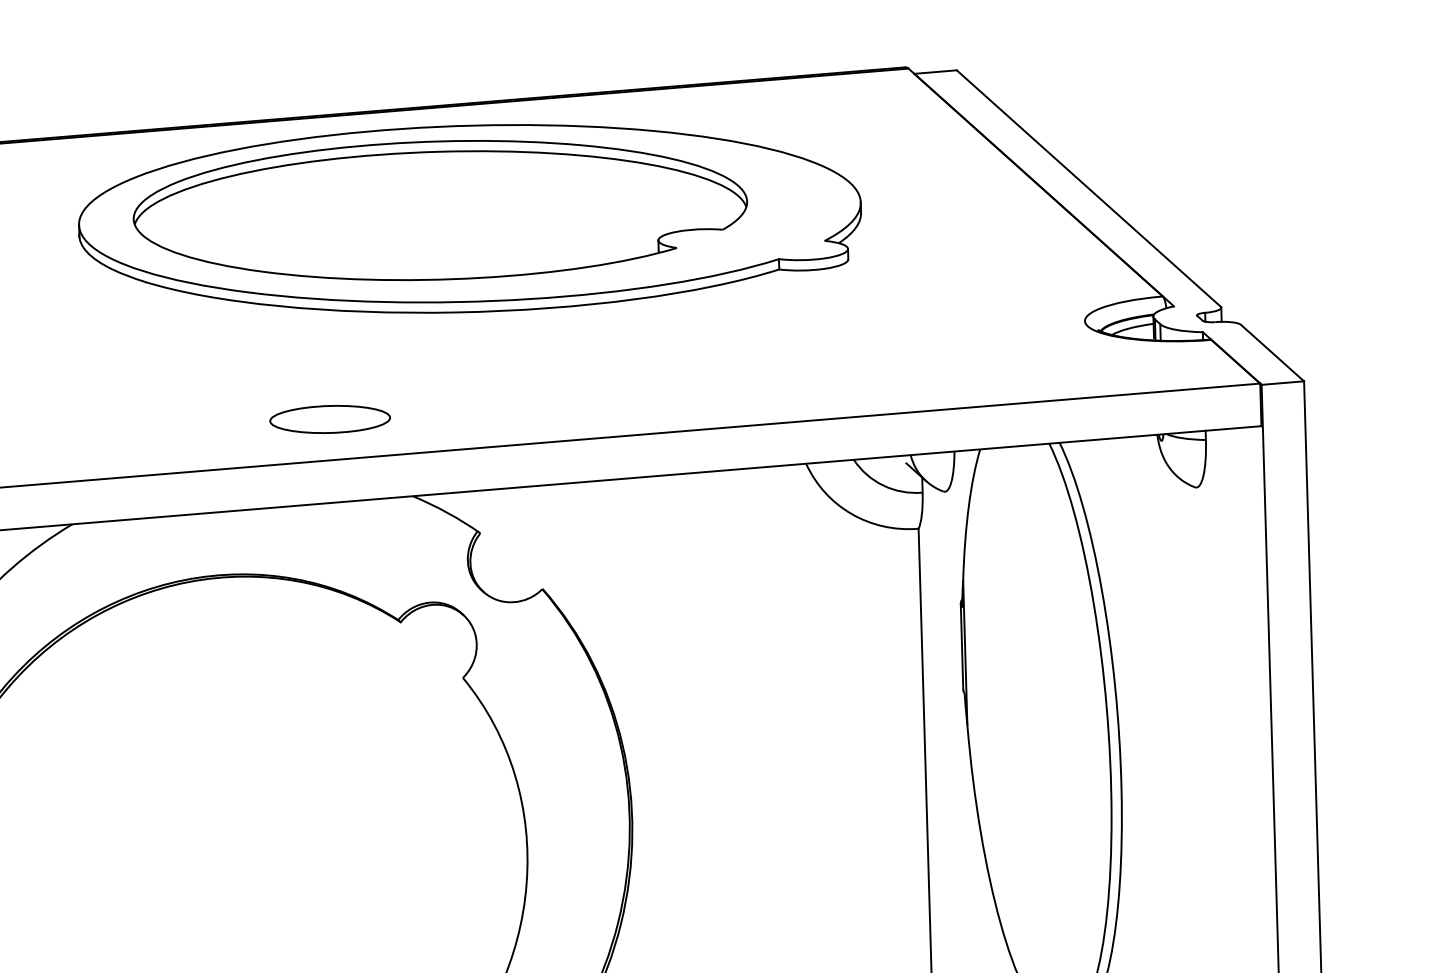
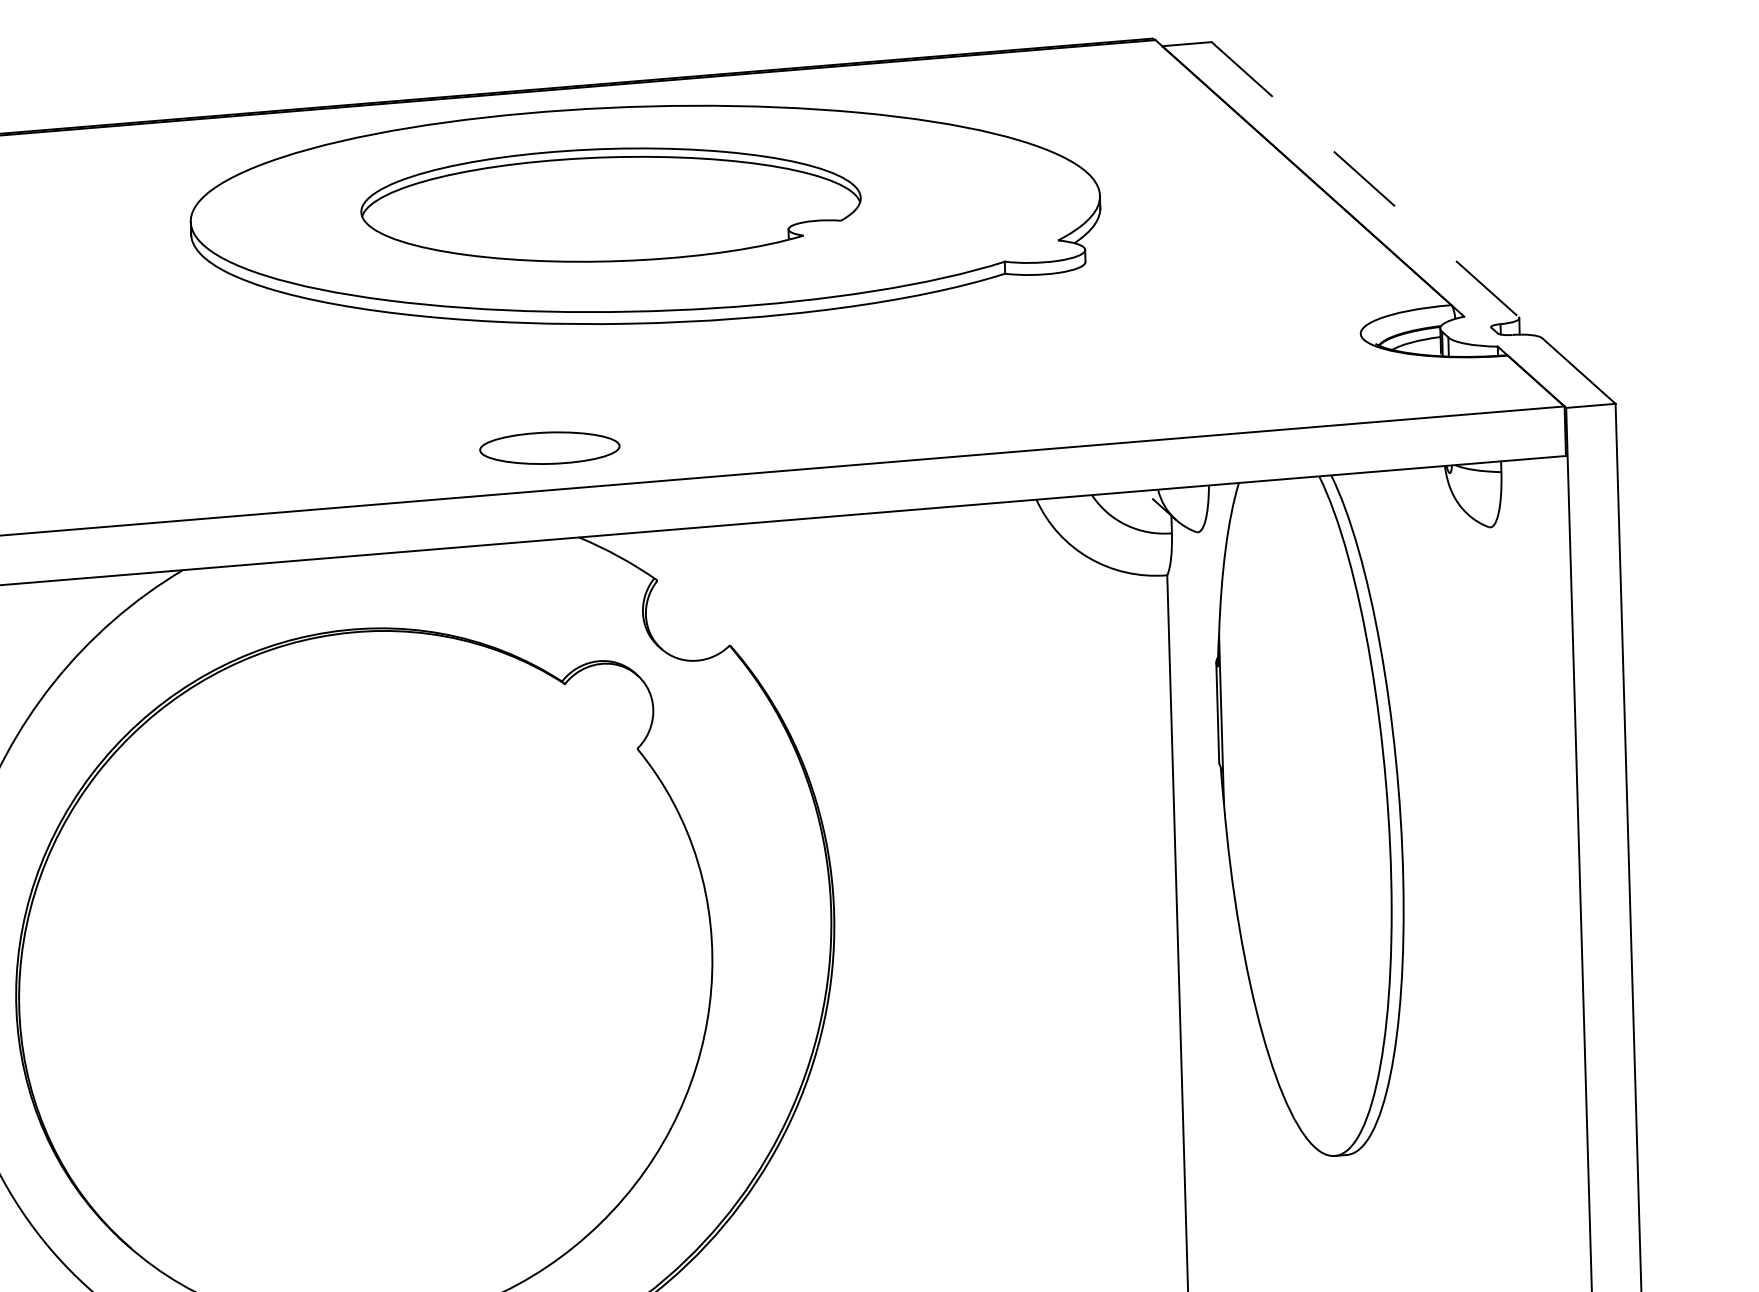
line: (1089, 188) -> (1365, 179), solid -> dashed
part: (439, 209) -> (610, 204), size x0.7
part: (329, 418) -> (549, 447), moved

